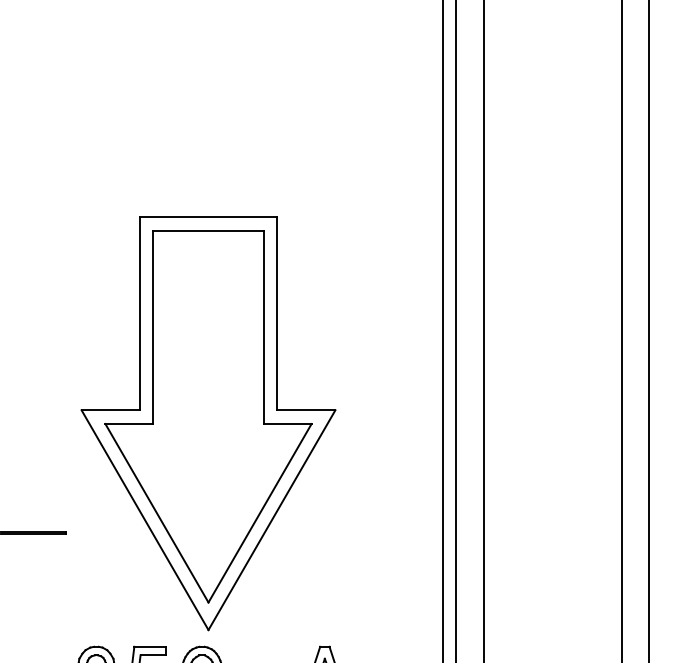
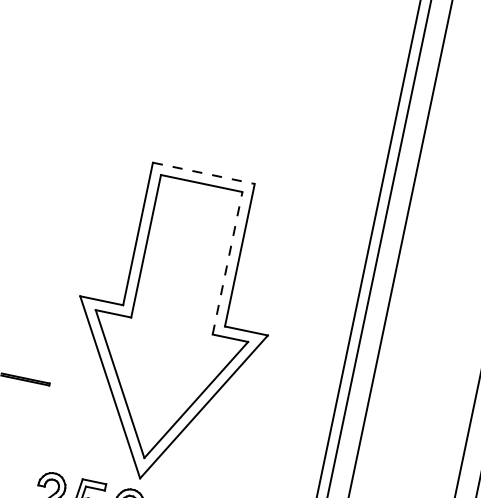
line: (208, 217) -> (203, 173), solid -> dashed
line: (263, 327) -> (227, 263), solid -> dashed

